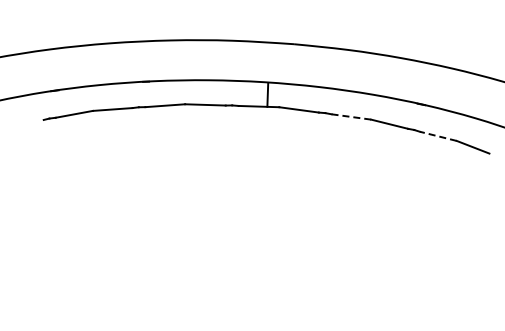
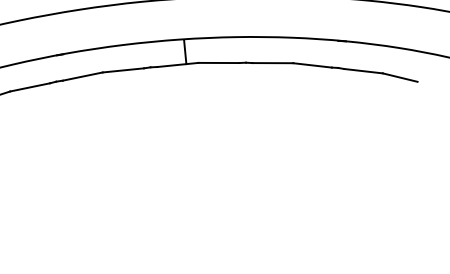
line: (351, 116) -> (272, 62), dashed -> solid
line: (437, 136) -> (362, 71), dashed -> solid

